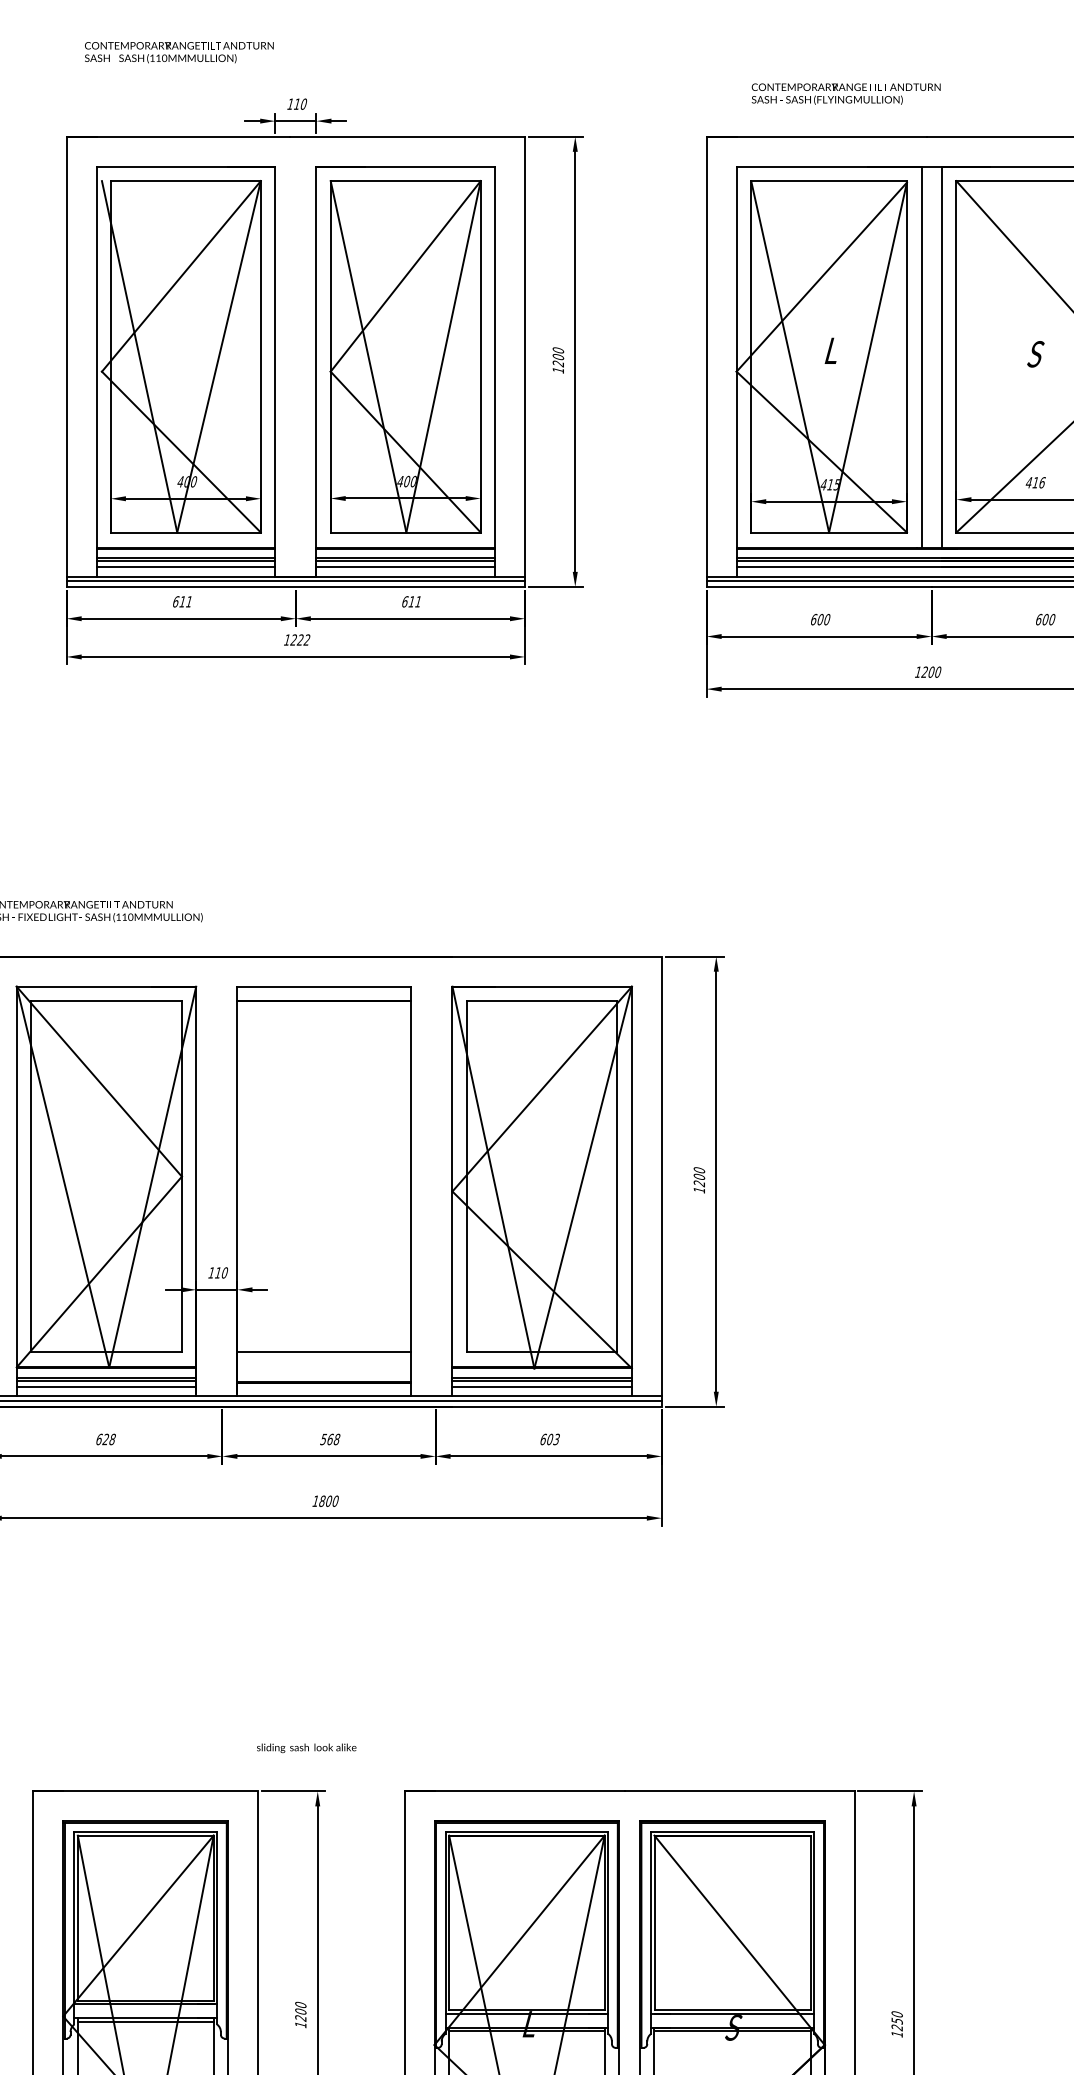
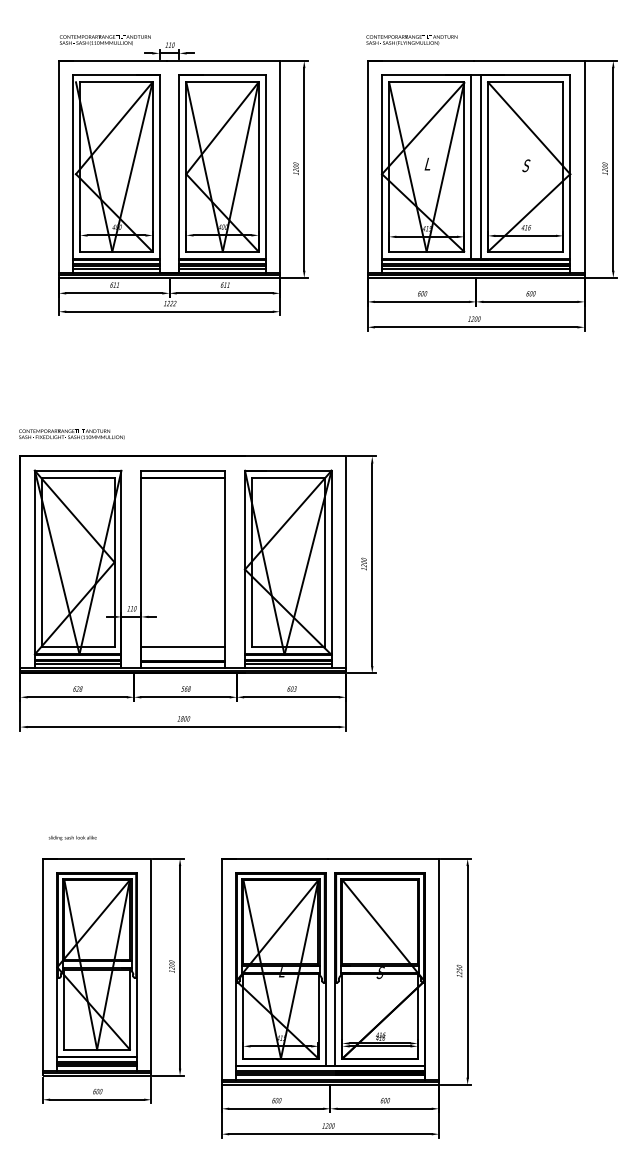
text: (177, 52) -> (104, 40), moved
text: (845, 94) -> (411, 40), moved
text: (306, 1749) -> (72, 838), moved

